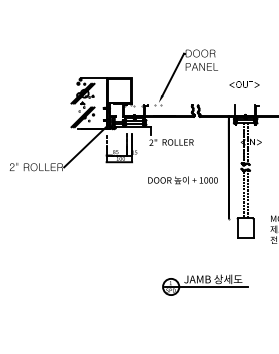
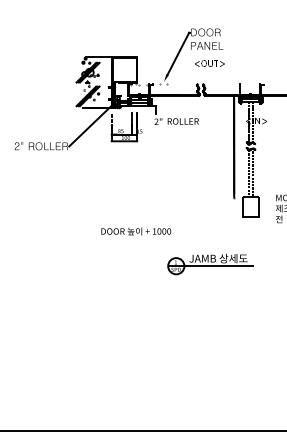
part: (244, 84) -> (209, 63), moved
text: (183, 180) -> (136, 231), moved

